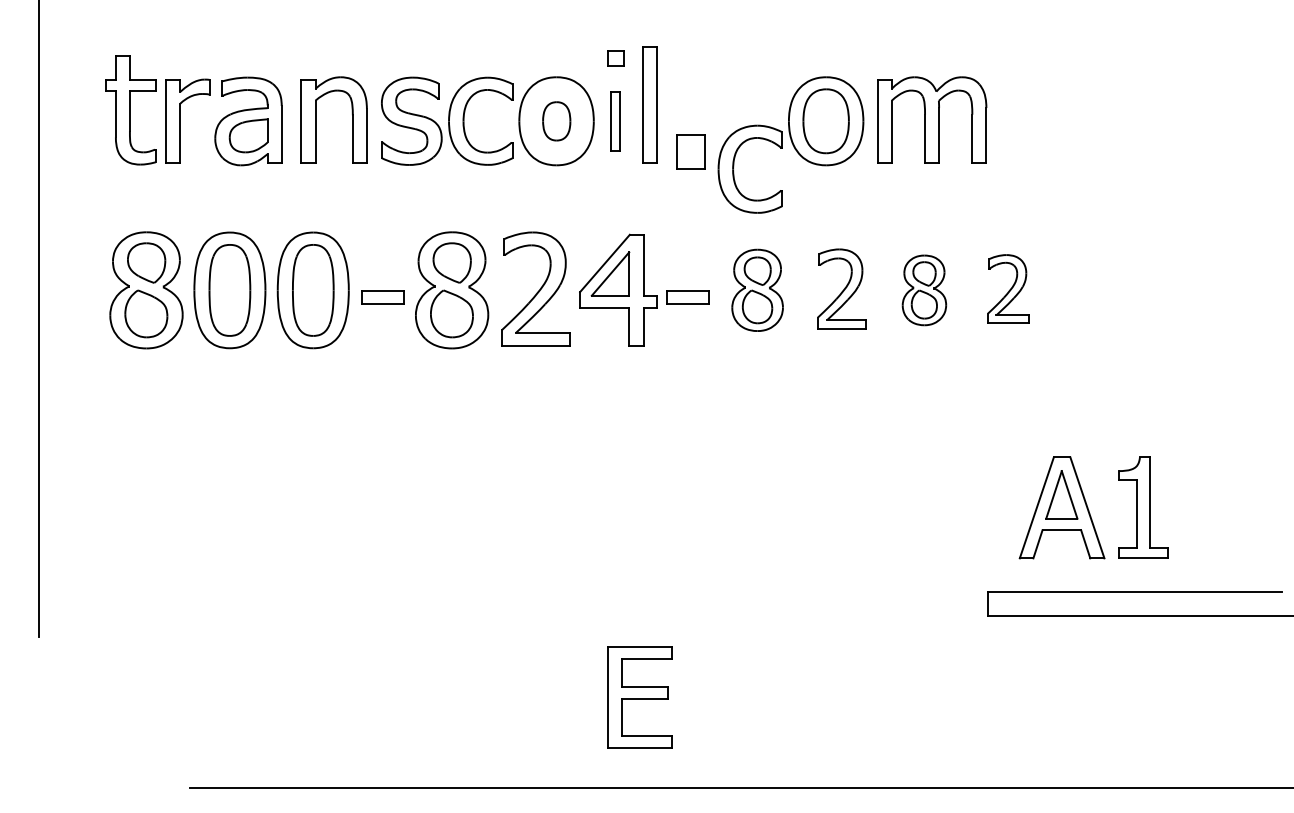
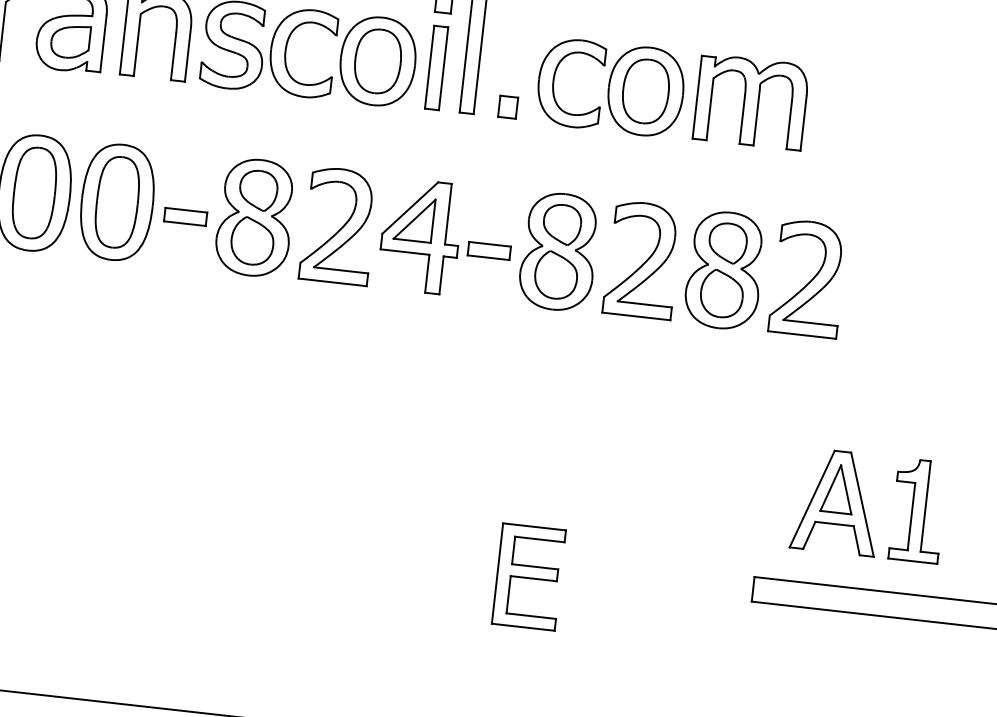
part: (556, 121) -> (377, 61), size x1.67
part: (615, 121) -> (436, 68), size x1.43
part: (690, 152) -> (507, 107), size x0.62
part: (734, 166) -> (555, 78), moved
part: (841, 288) -> (642, 259), size x1.43
part: (1008, 288) -> (808, 277), size x1.67
part: (757, 290) -> (558, 251), size x1.43
part: (924, 290) -> (724, 270), size x1.67
part: (639, 697) -> (528, 576), moved

